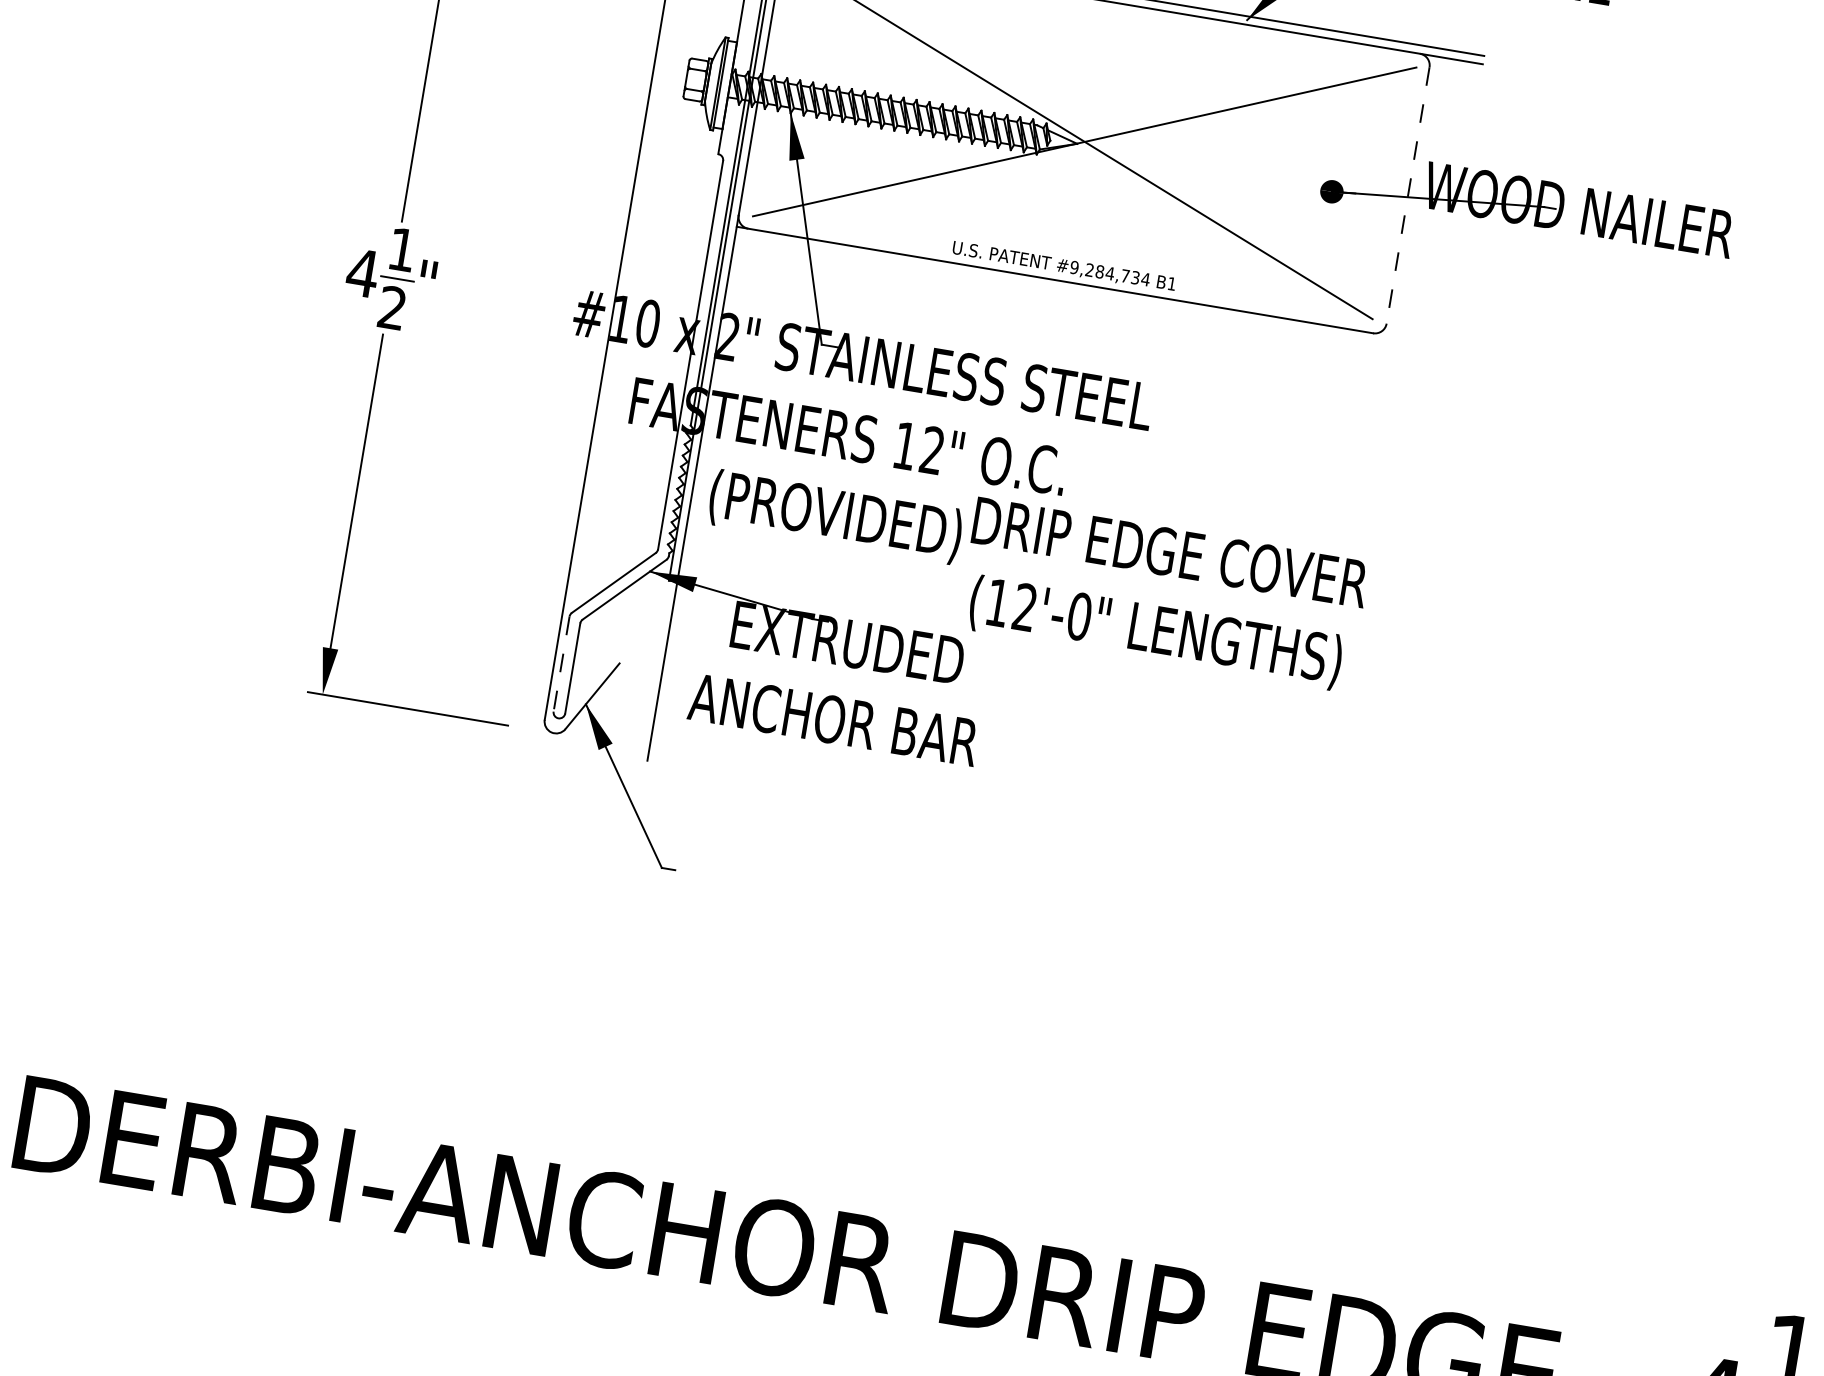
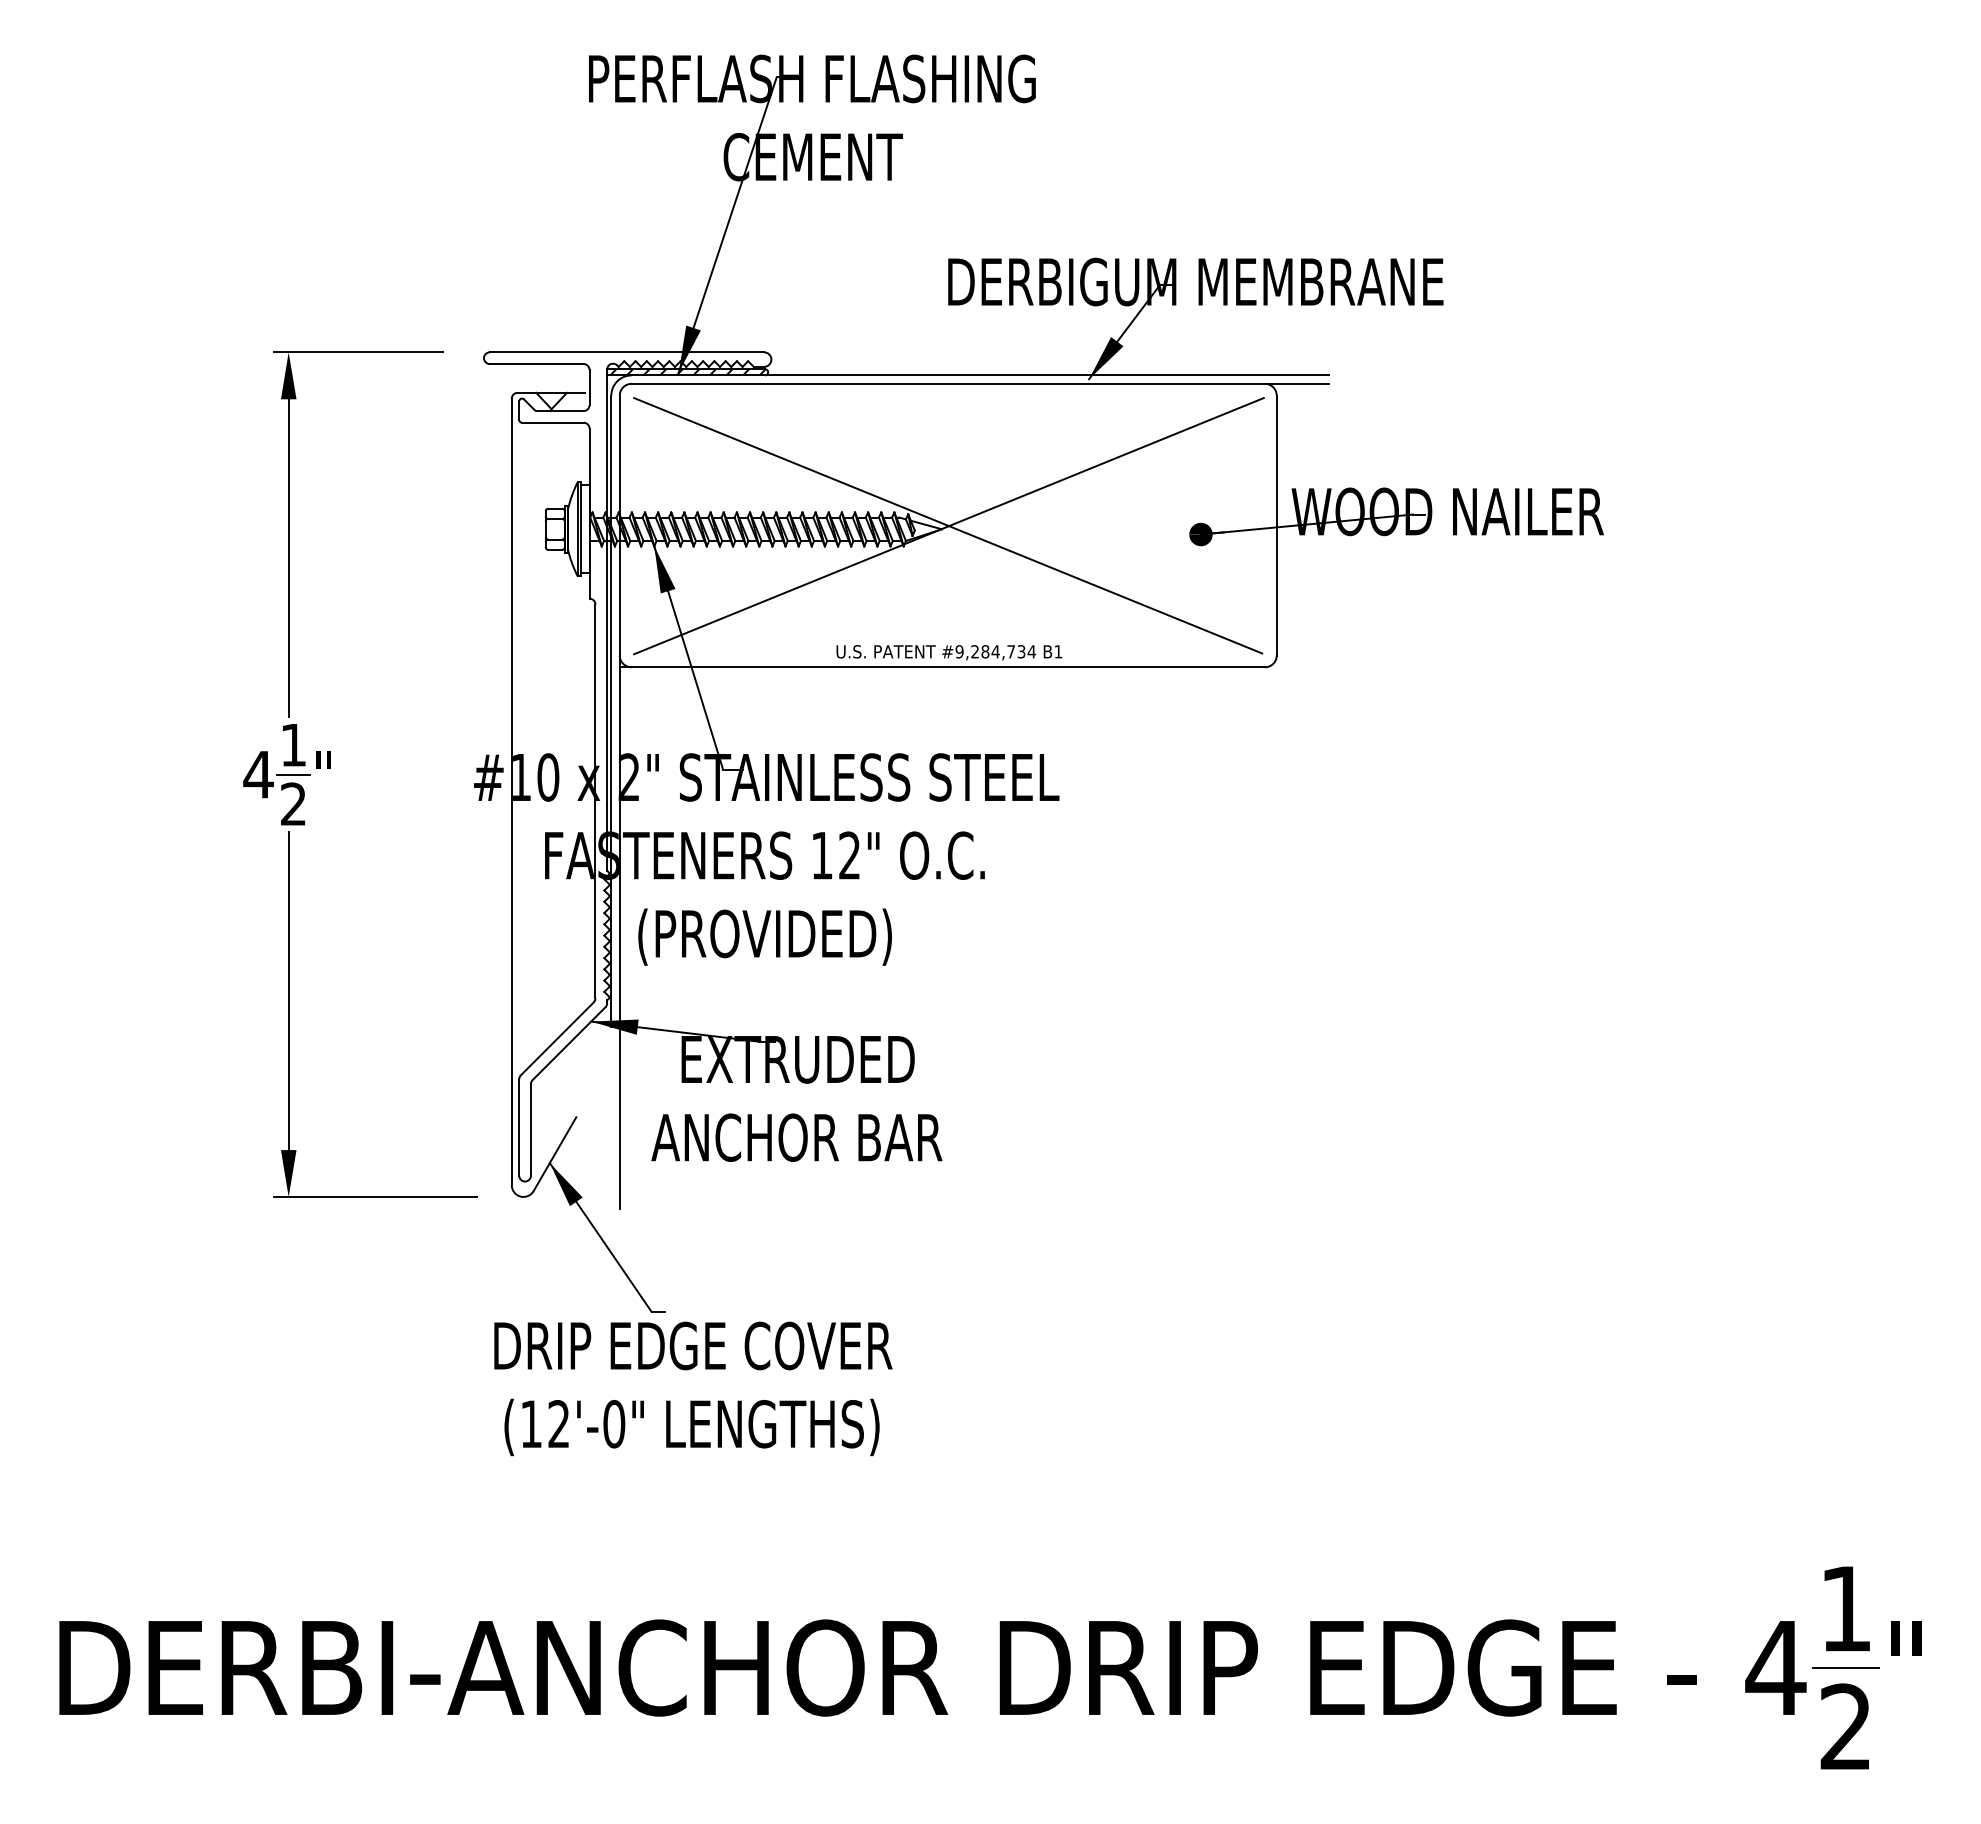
line: (1407, 195) -> (1276, 525), dashed -> solid
text: (1163, 594) -> (693, 1388), moved
line: (561, 665) -> (519, 1128), dashed -> solid

